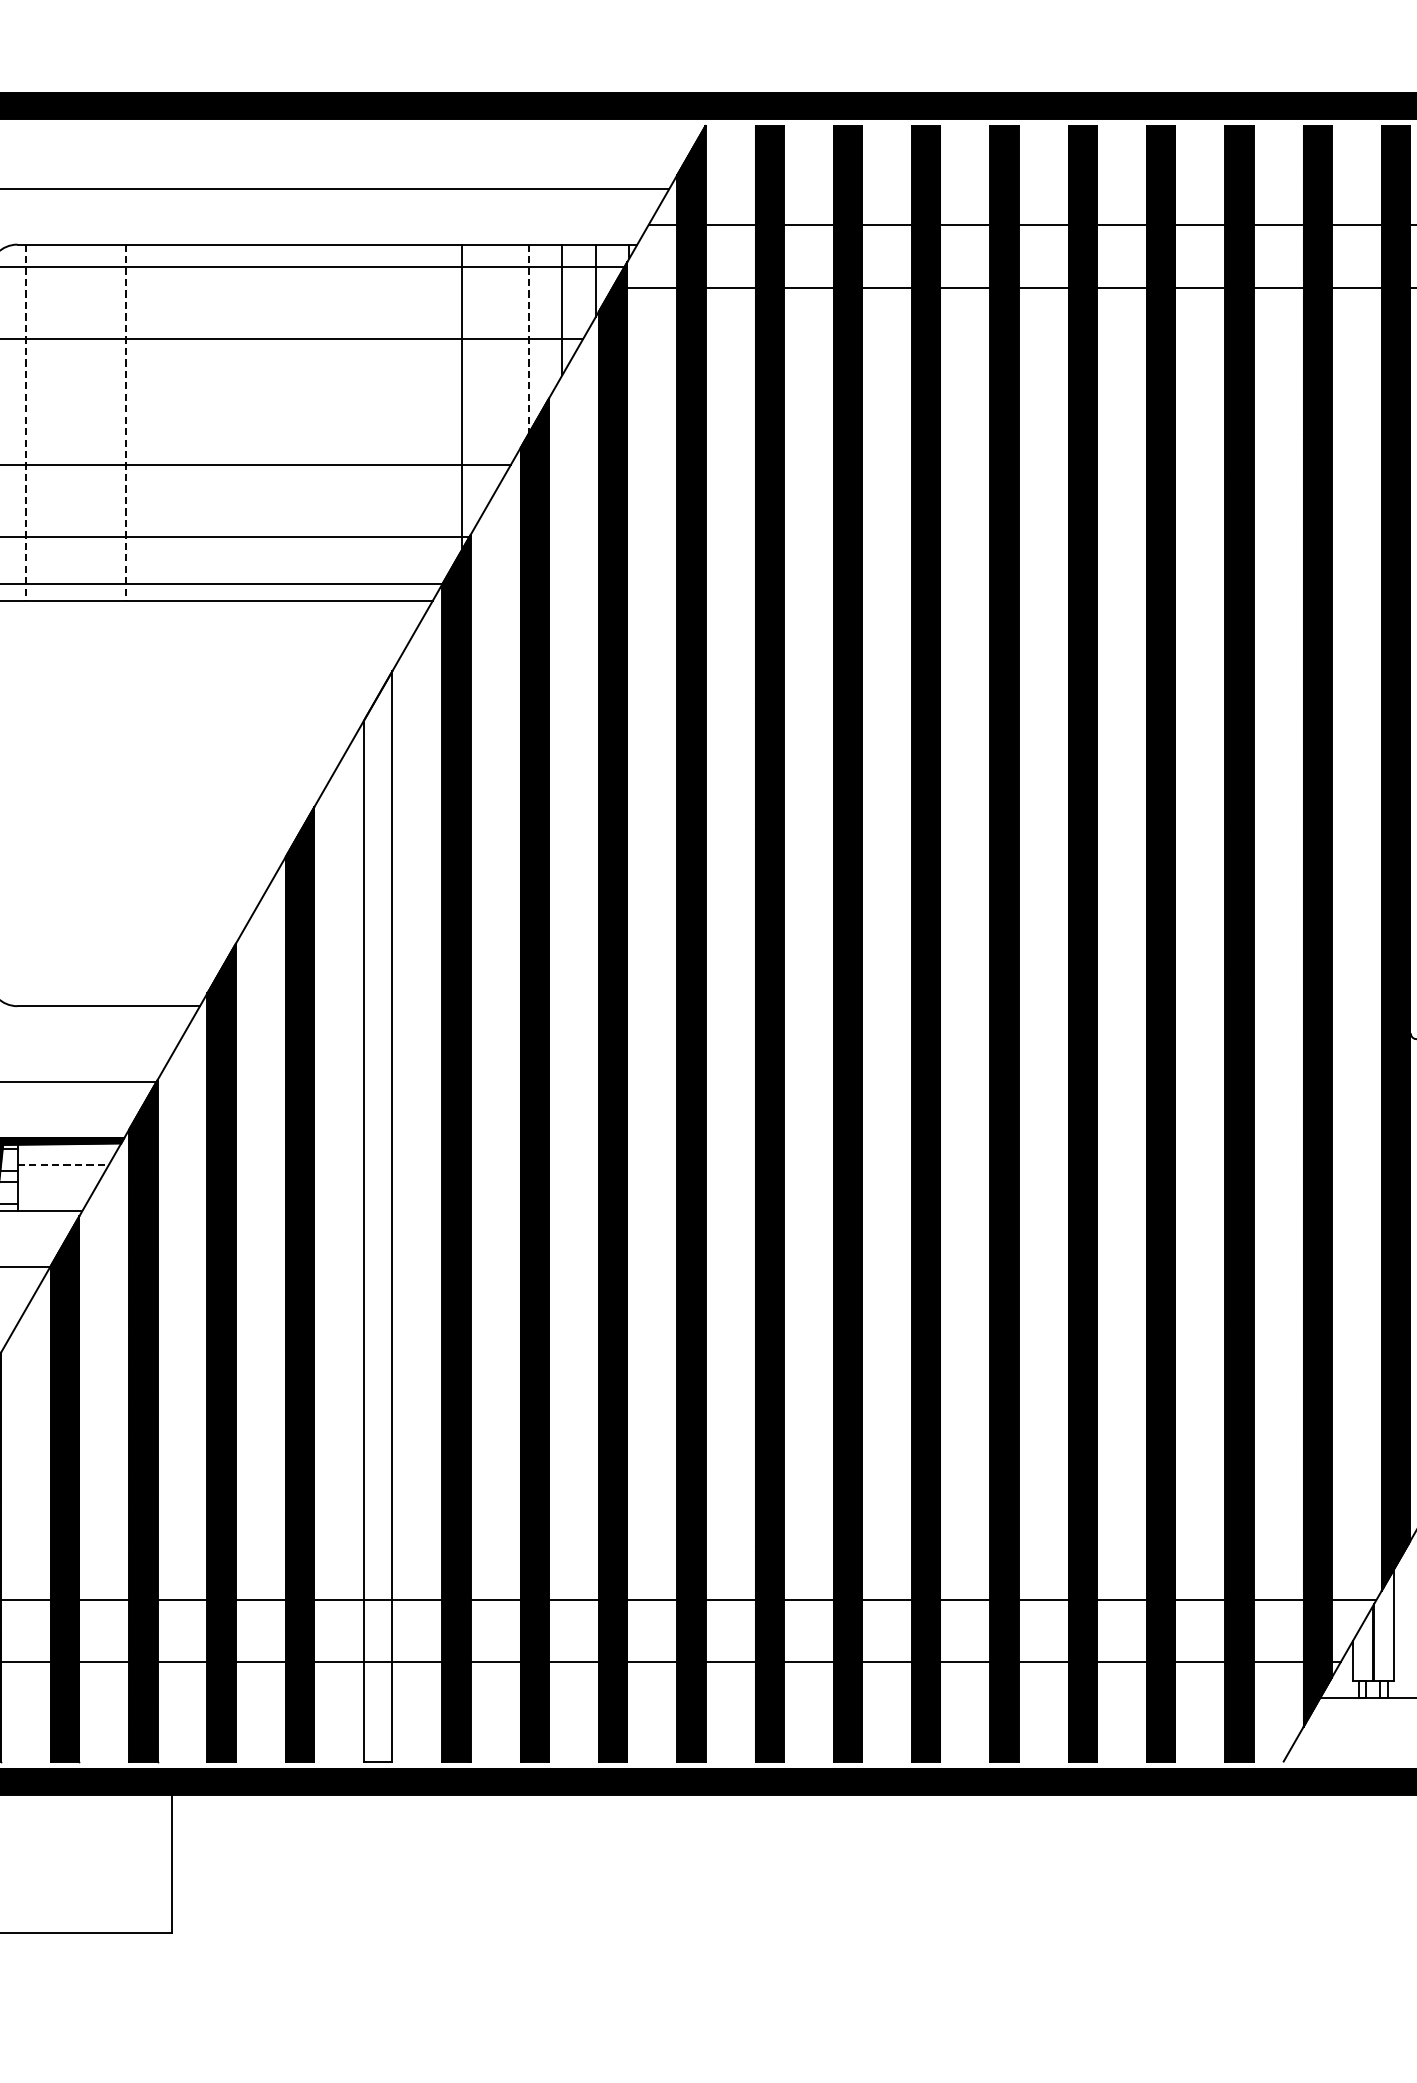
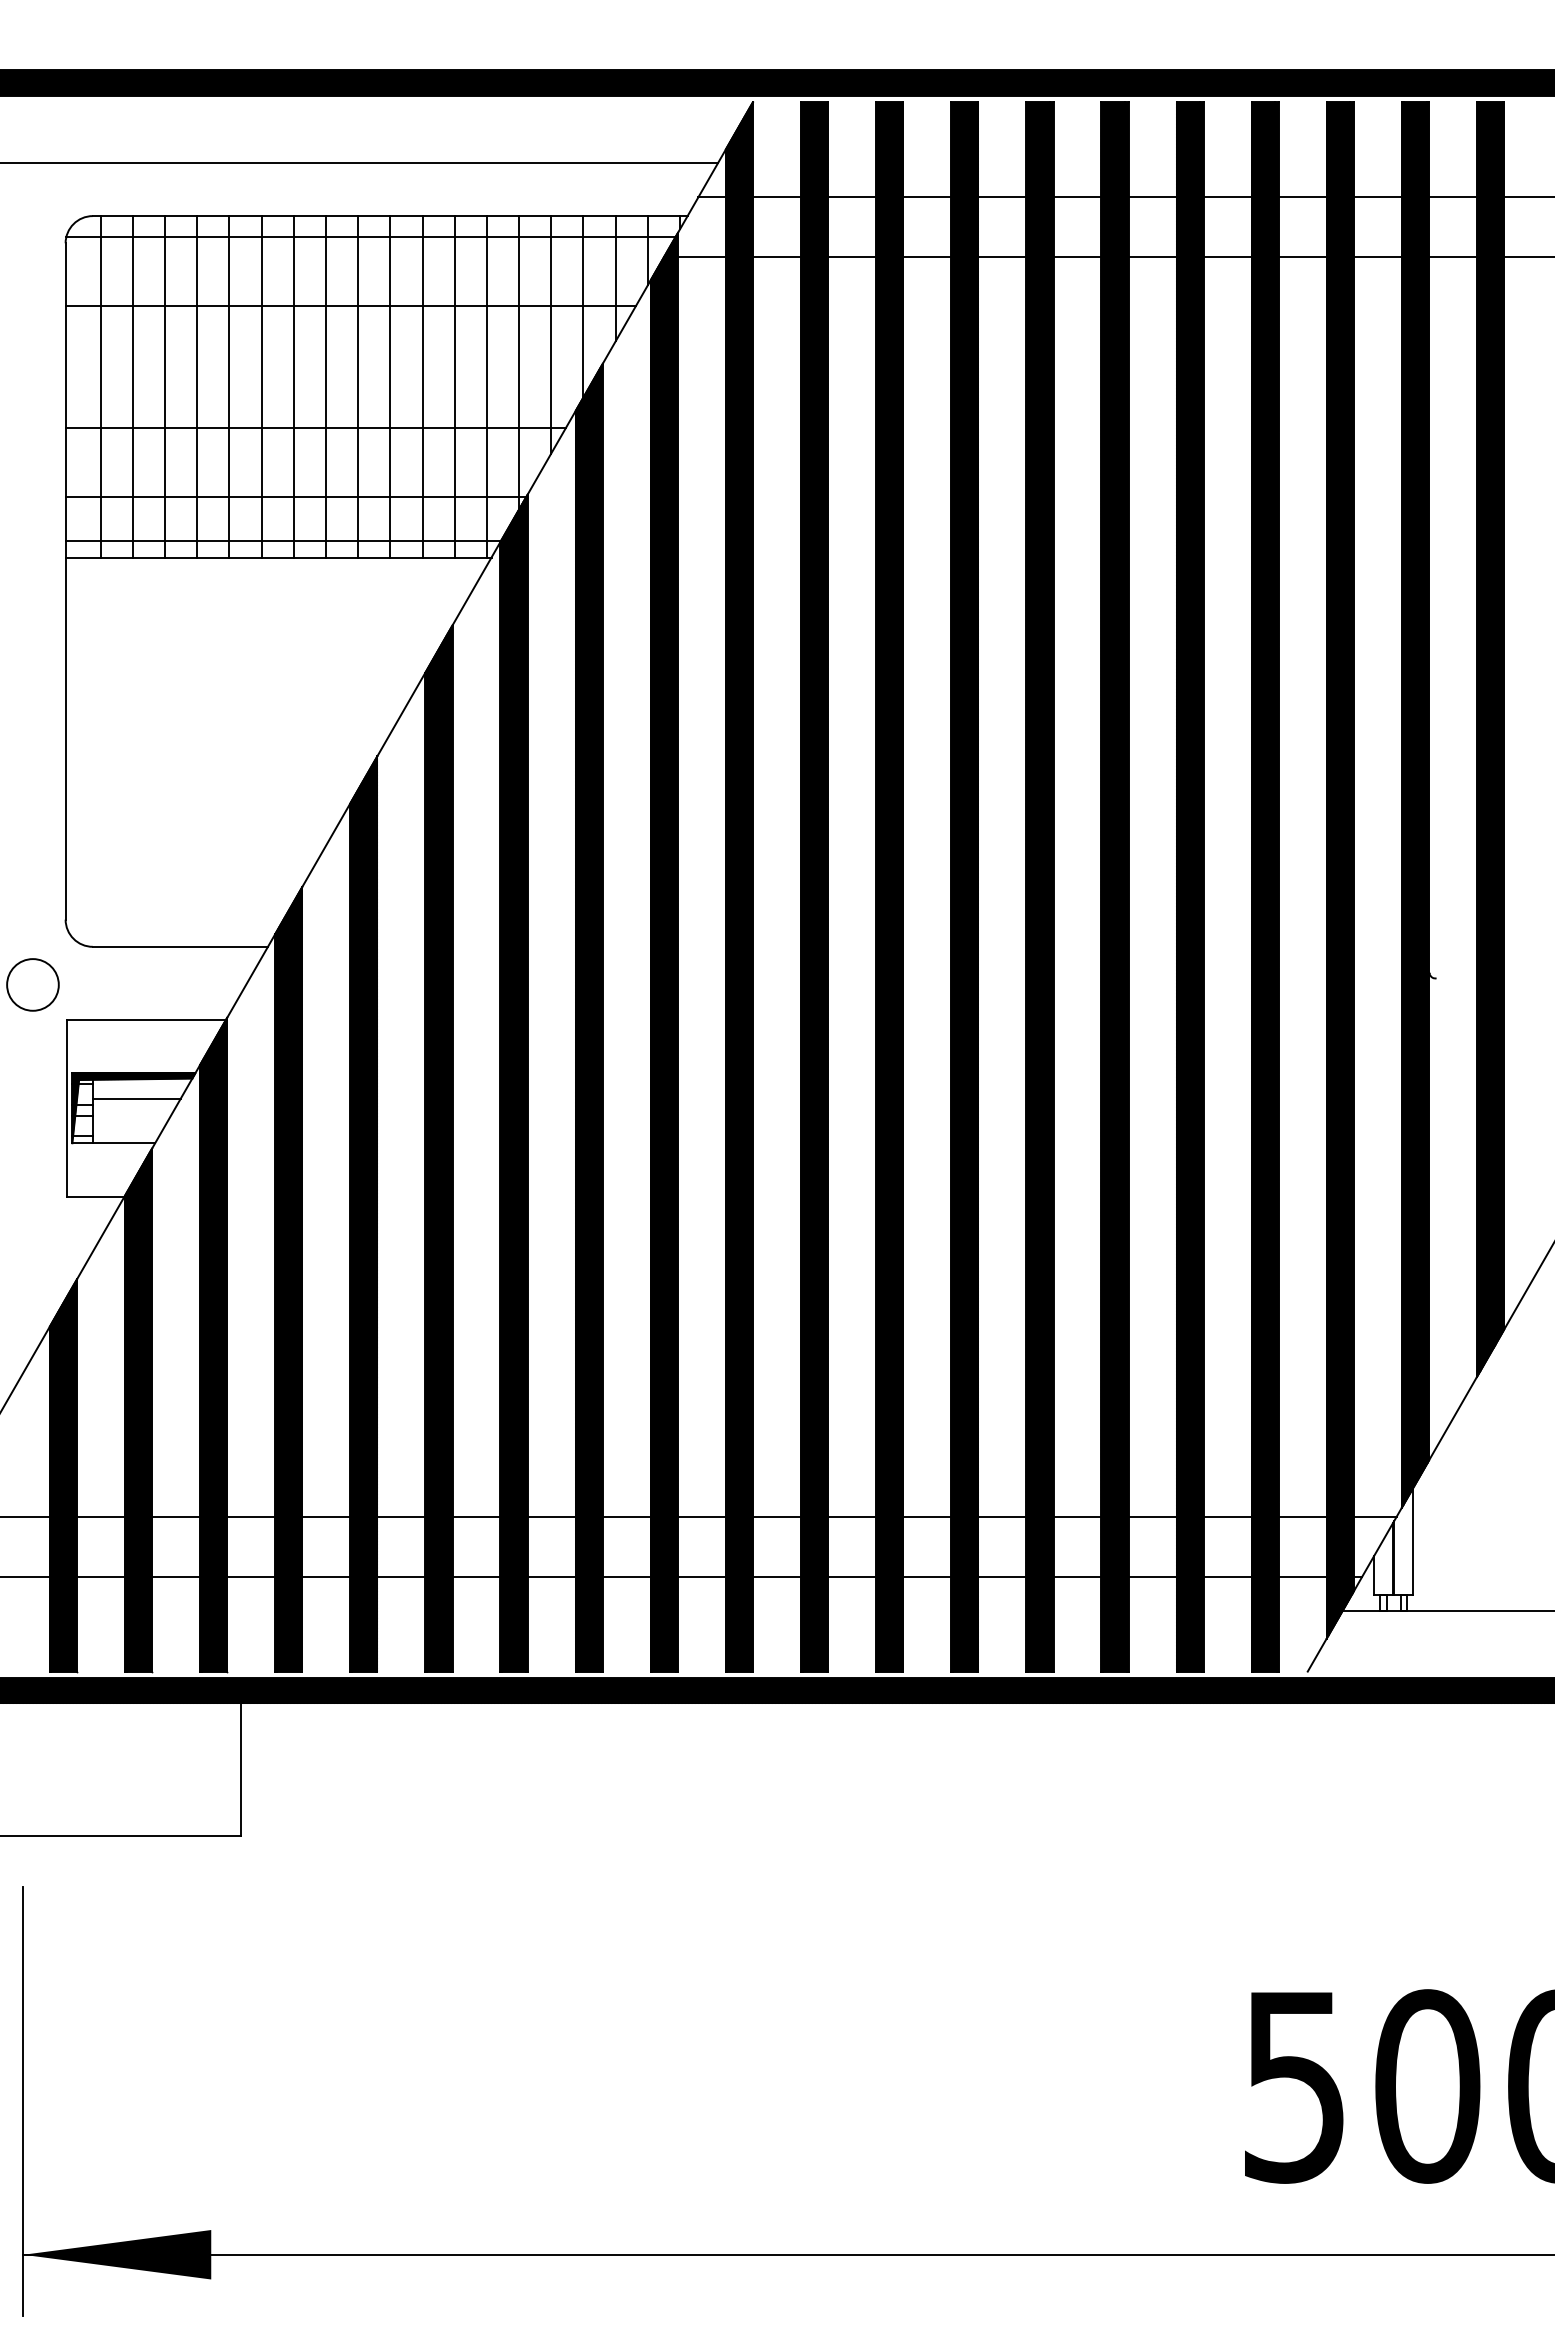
line: (528, 338) -> (583, 306), dashed -> solid
line: (495, 368) -> (551, 334), added
line: (25, 422) -> (100, 386), dashed -> solid
line: (58, 422) -> (132, 386), added
line: (93, 422) -> (165, 386), added
line: (126, 422) -> (197, 386), dashed -> solid
line: (159, 422) -> (229, 386), added
line: (193, 422) -> (261, 386), added
line: (226, 422) -> (293, 386), added
line: (261, 422) -> (326, 386), added
line: (294, 422) -> (358, 386), added
line: (327, 422) -> (390, 386), added
line: (361, 422) -> (422, 386), added
line: (394, 422) -> (454, 386), added
line: (427, 422) -> (486, 386), added
line: (63, 1165) -> (136, 1099), dashed -> solid
hatch: (377, 1216) -> (438, 1148), added

